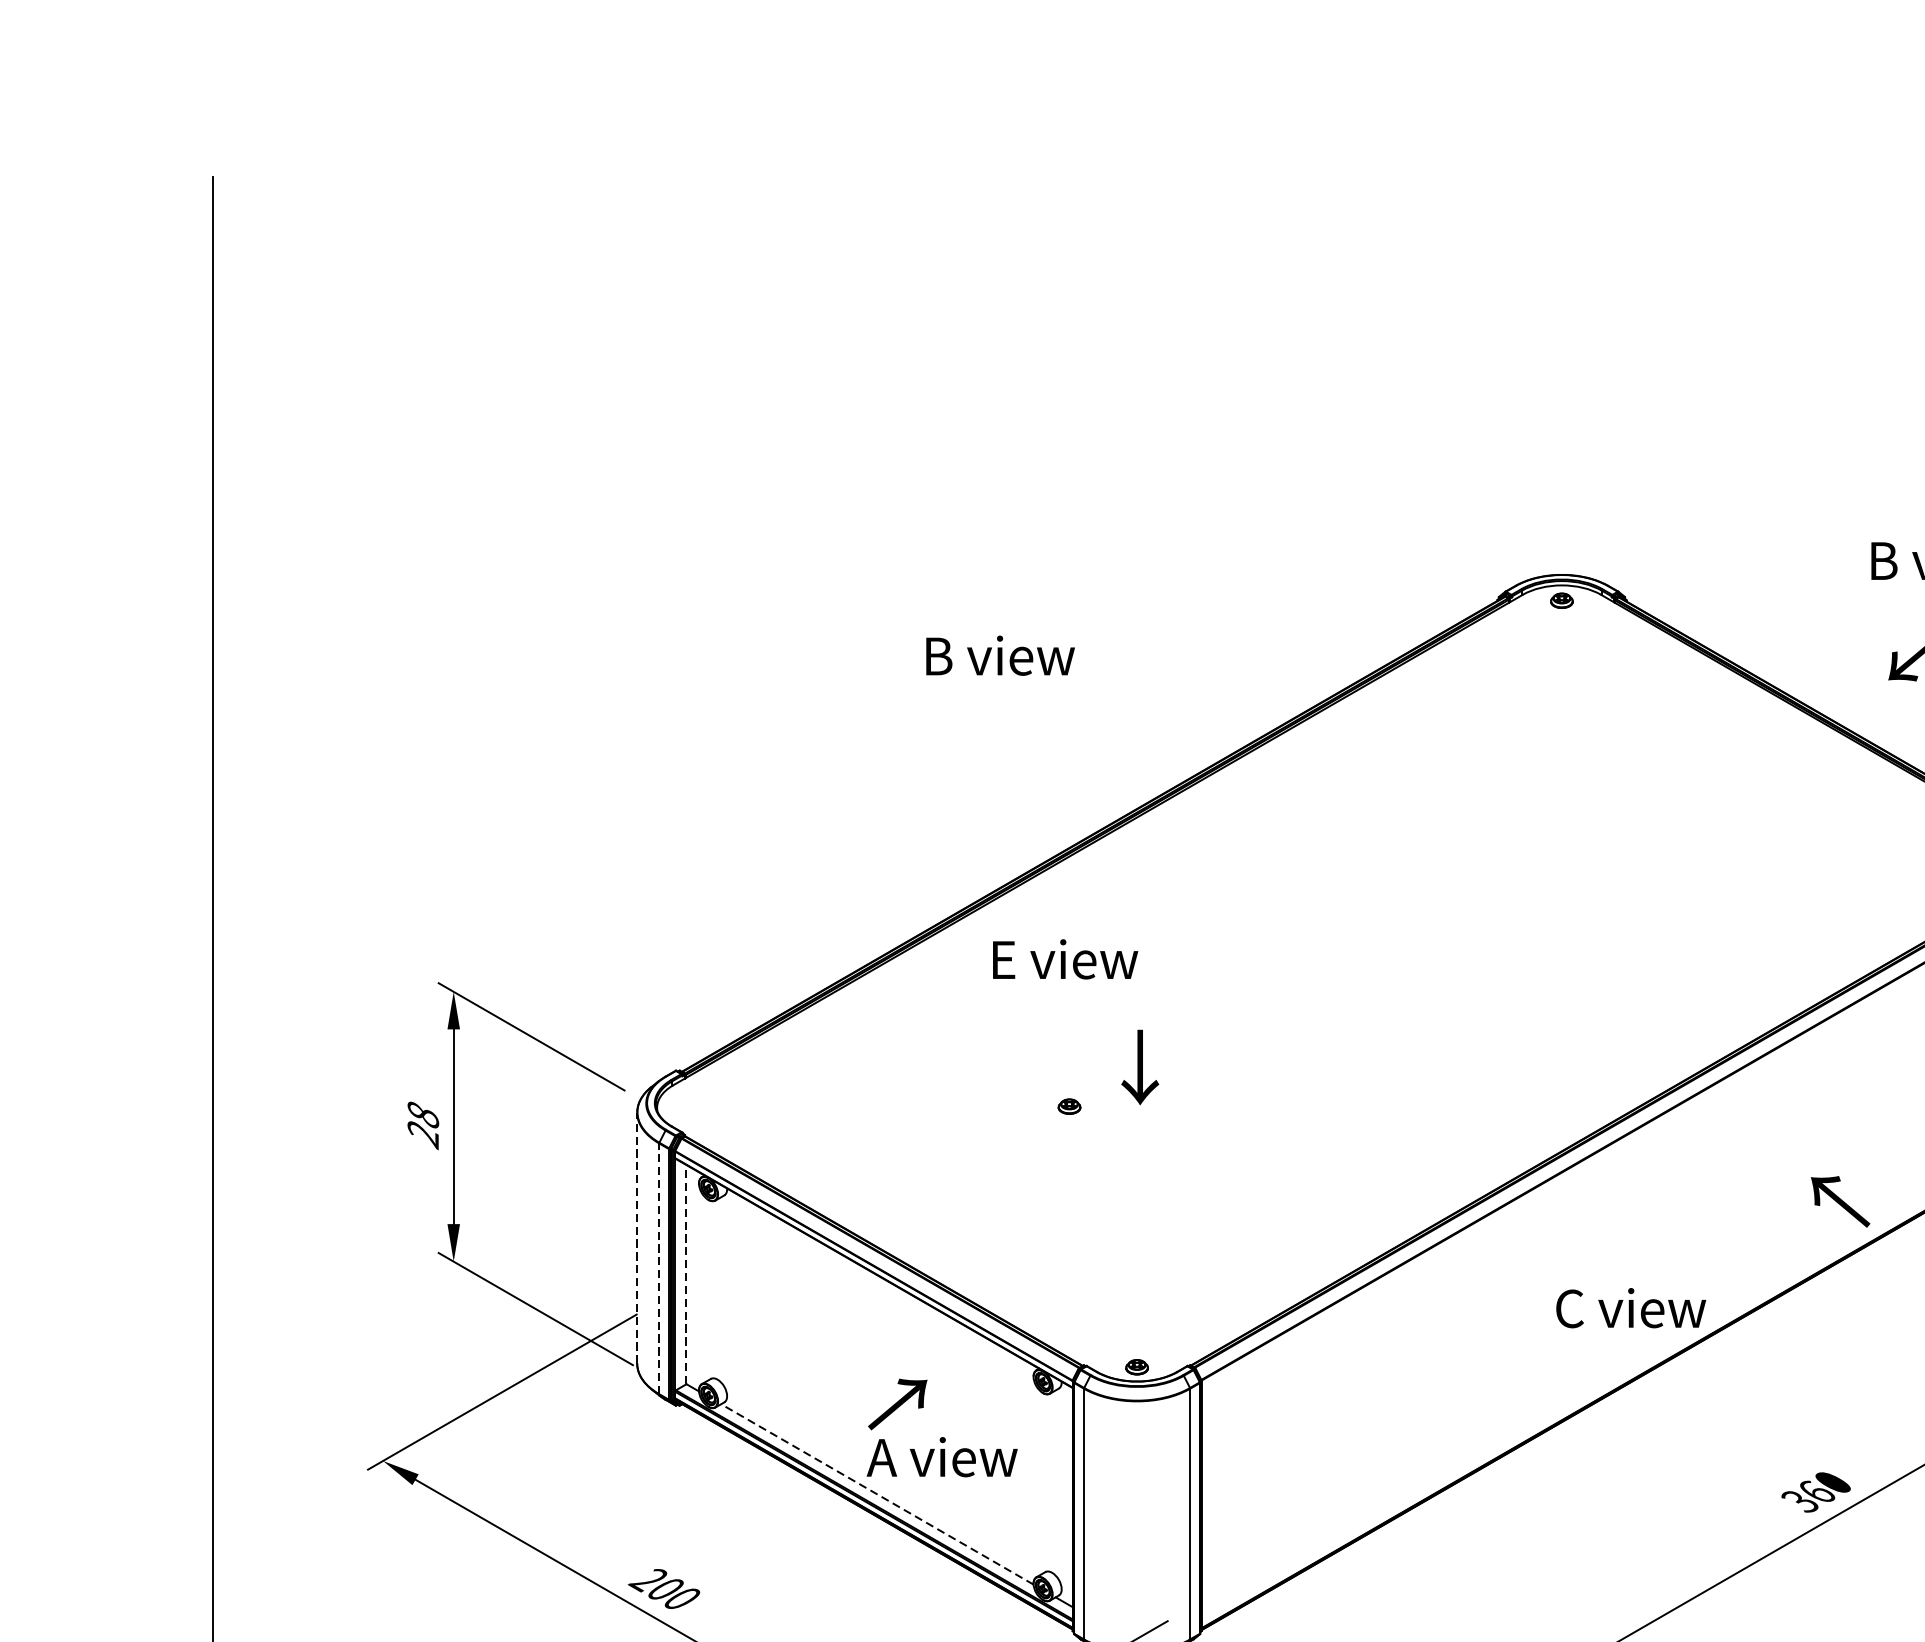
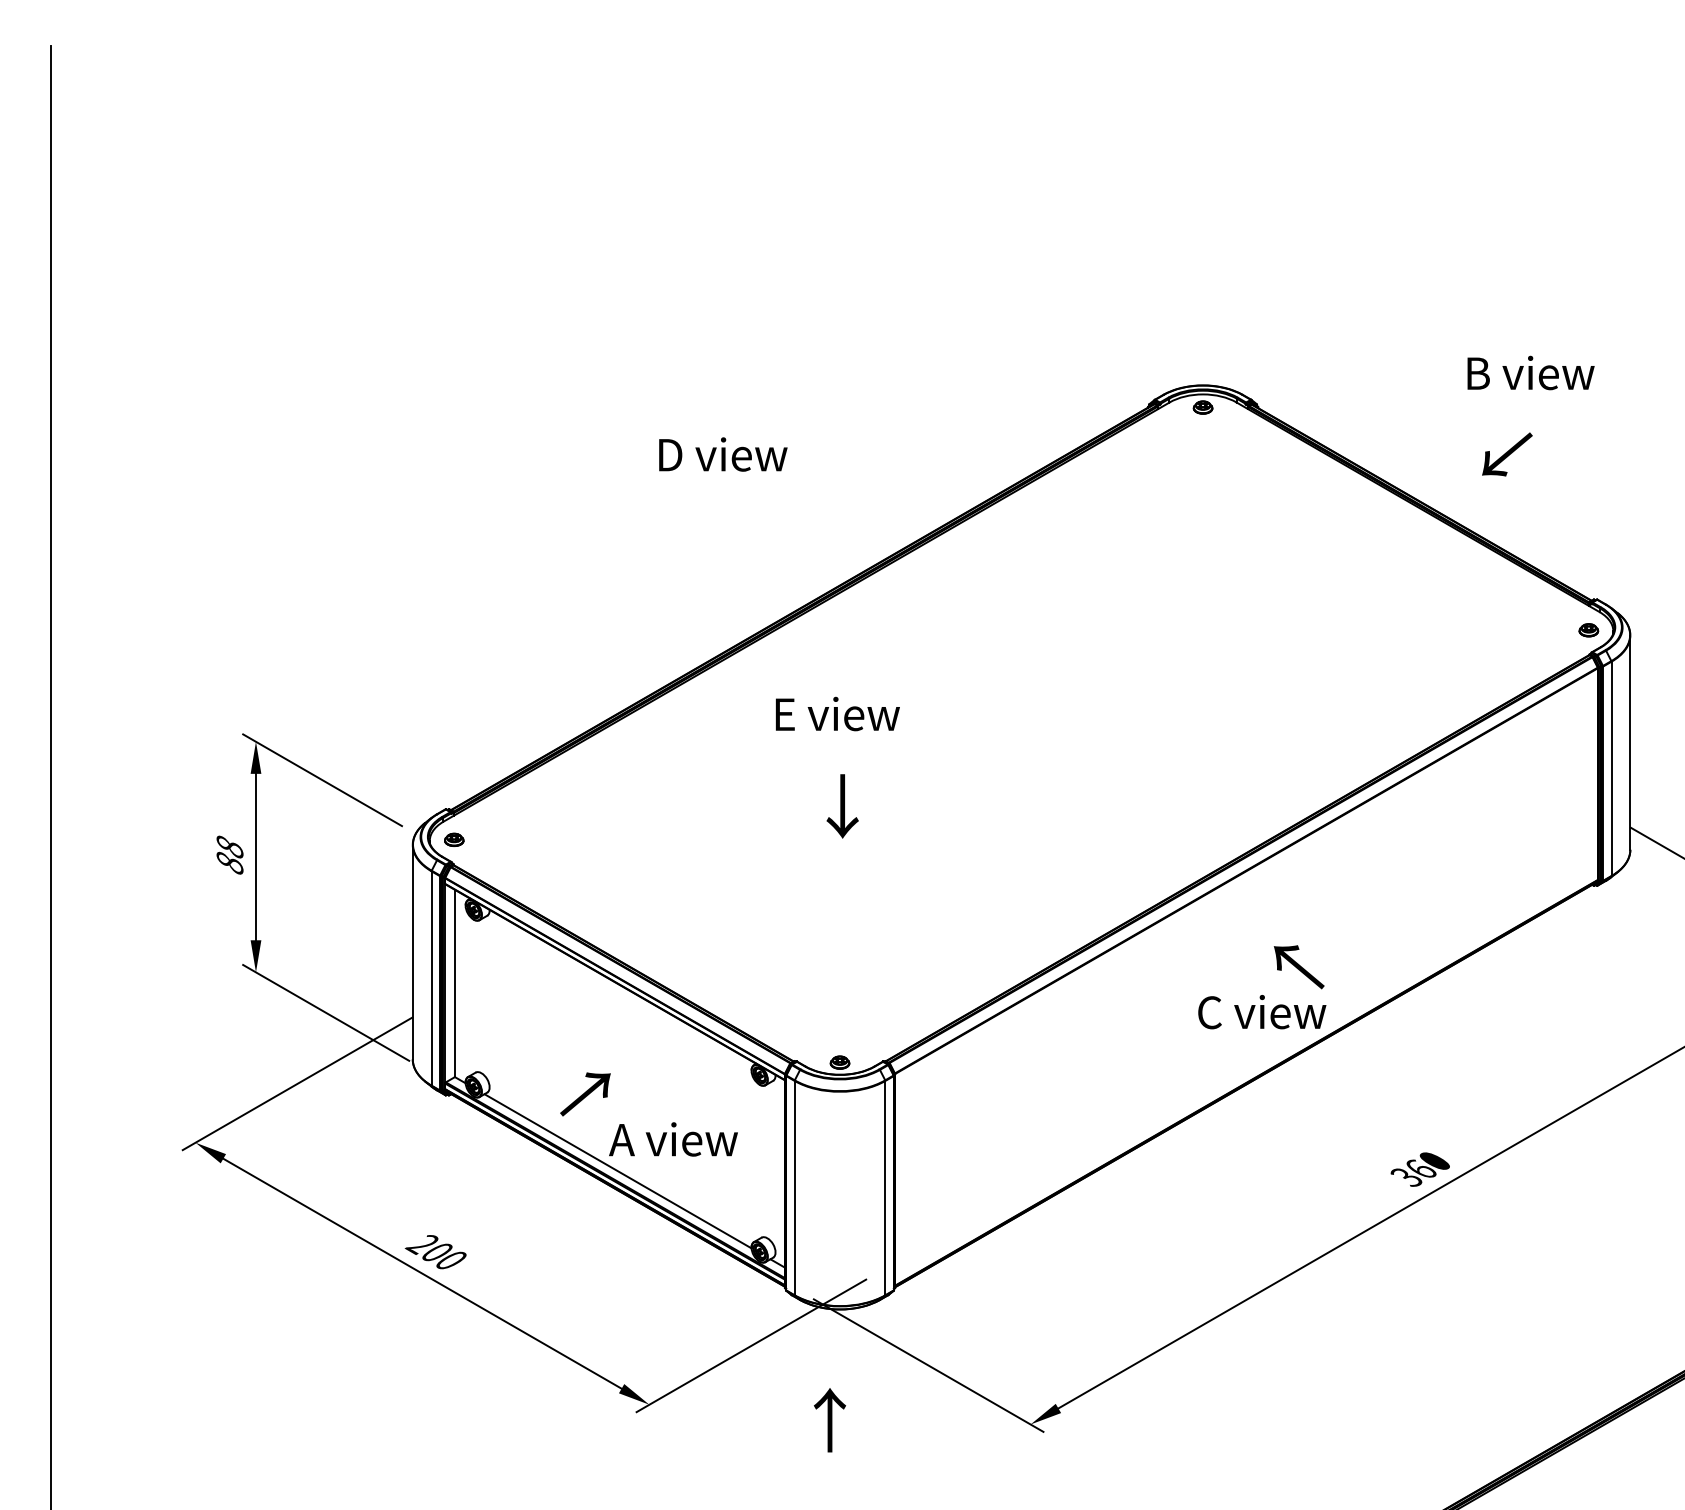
text: (1000, 655) -> (723, 454), B view -> D view
text: (1065, 958) -> (837, 713), moved
part: (1069, 1106) -> (454, 839), moved
text: (422, 1134) -> (229, 863), 28 -> 88
text: (1839, 1202) -> (1298, 967), moved
line: (636, 1237) -> (412, 951), dashed -> solid
line: (659, 1267) -> (431, 977), dashed -> solid
line: (686, 1274) -> (454, 983), dashed -> solid
text: (897, 1404) -> (585, 1094), moved
line: (876, 1494) -> (617, 1171), dashed -> solid

